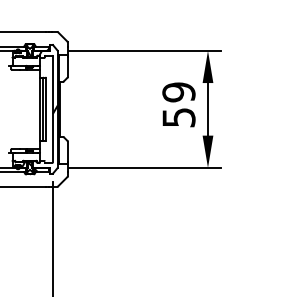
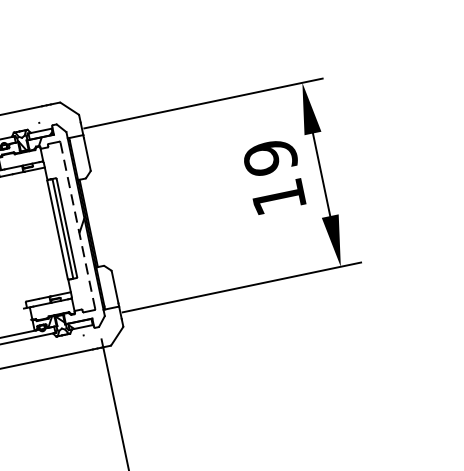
line: (52, 109) -> (77, 226), solid -> dashed
text: (178, 117) -> (277, 197), 59 -> 19

